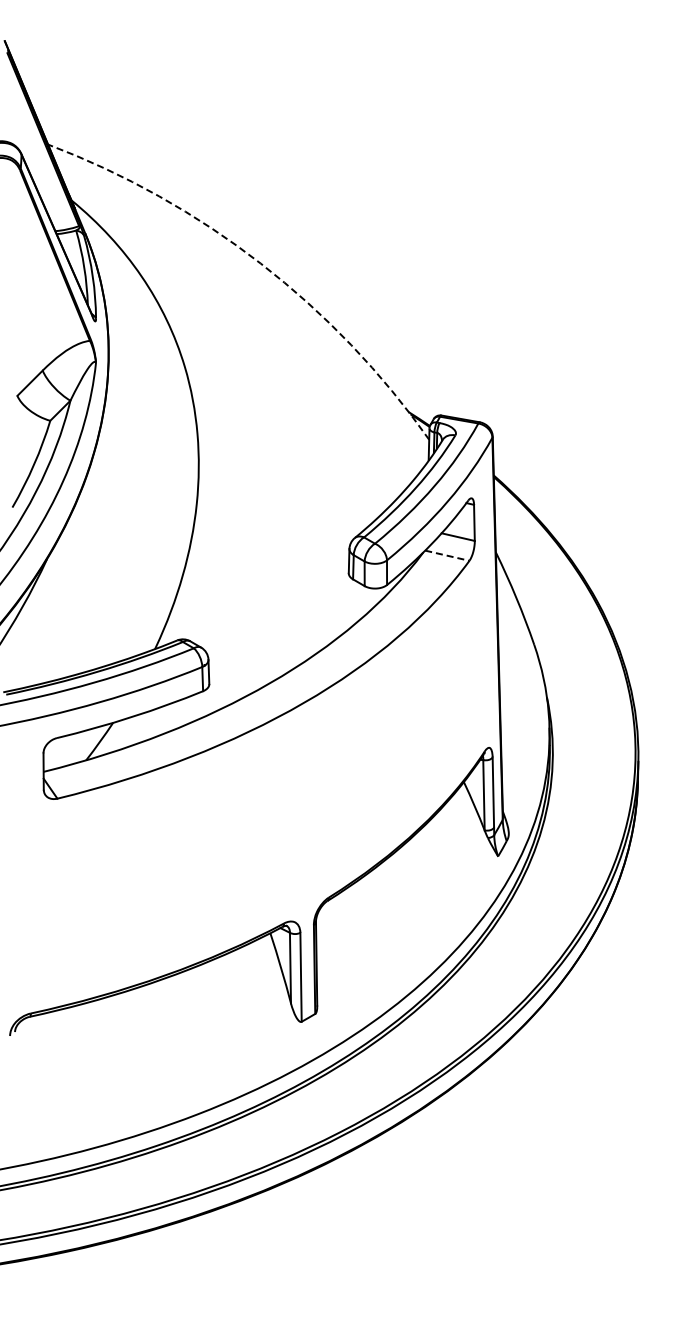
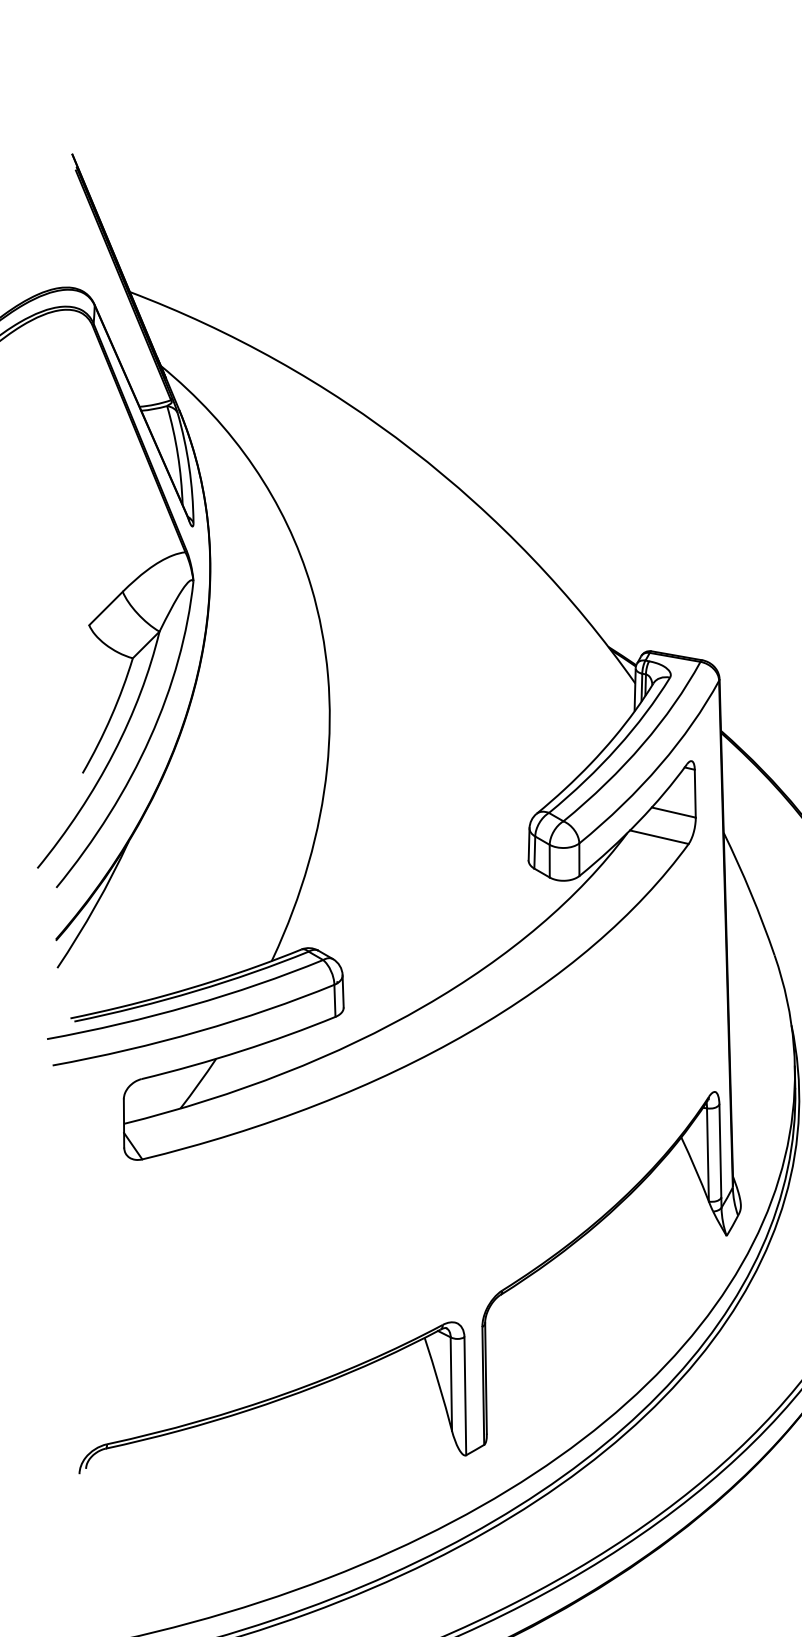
arc: (260, 263) -> (411, 449), dashed -> solid
line: (447, 555) -> (659, 836), dashed -> solid

